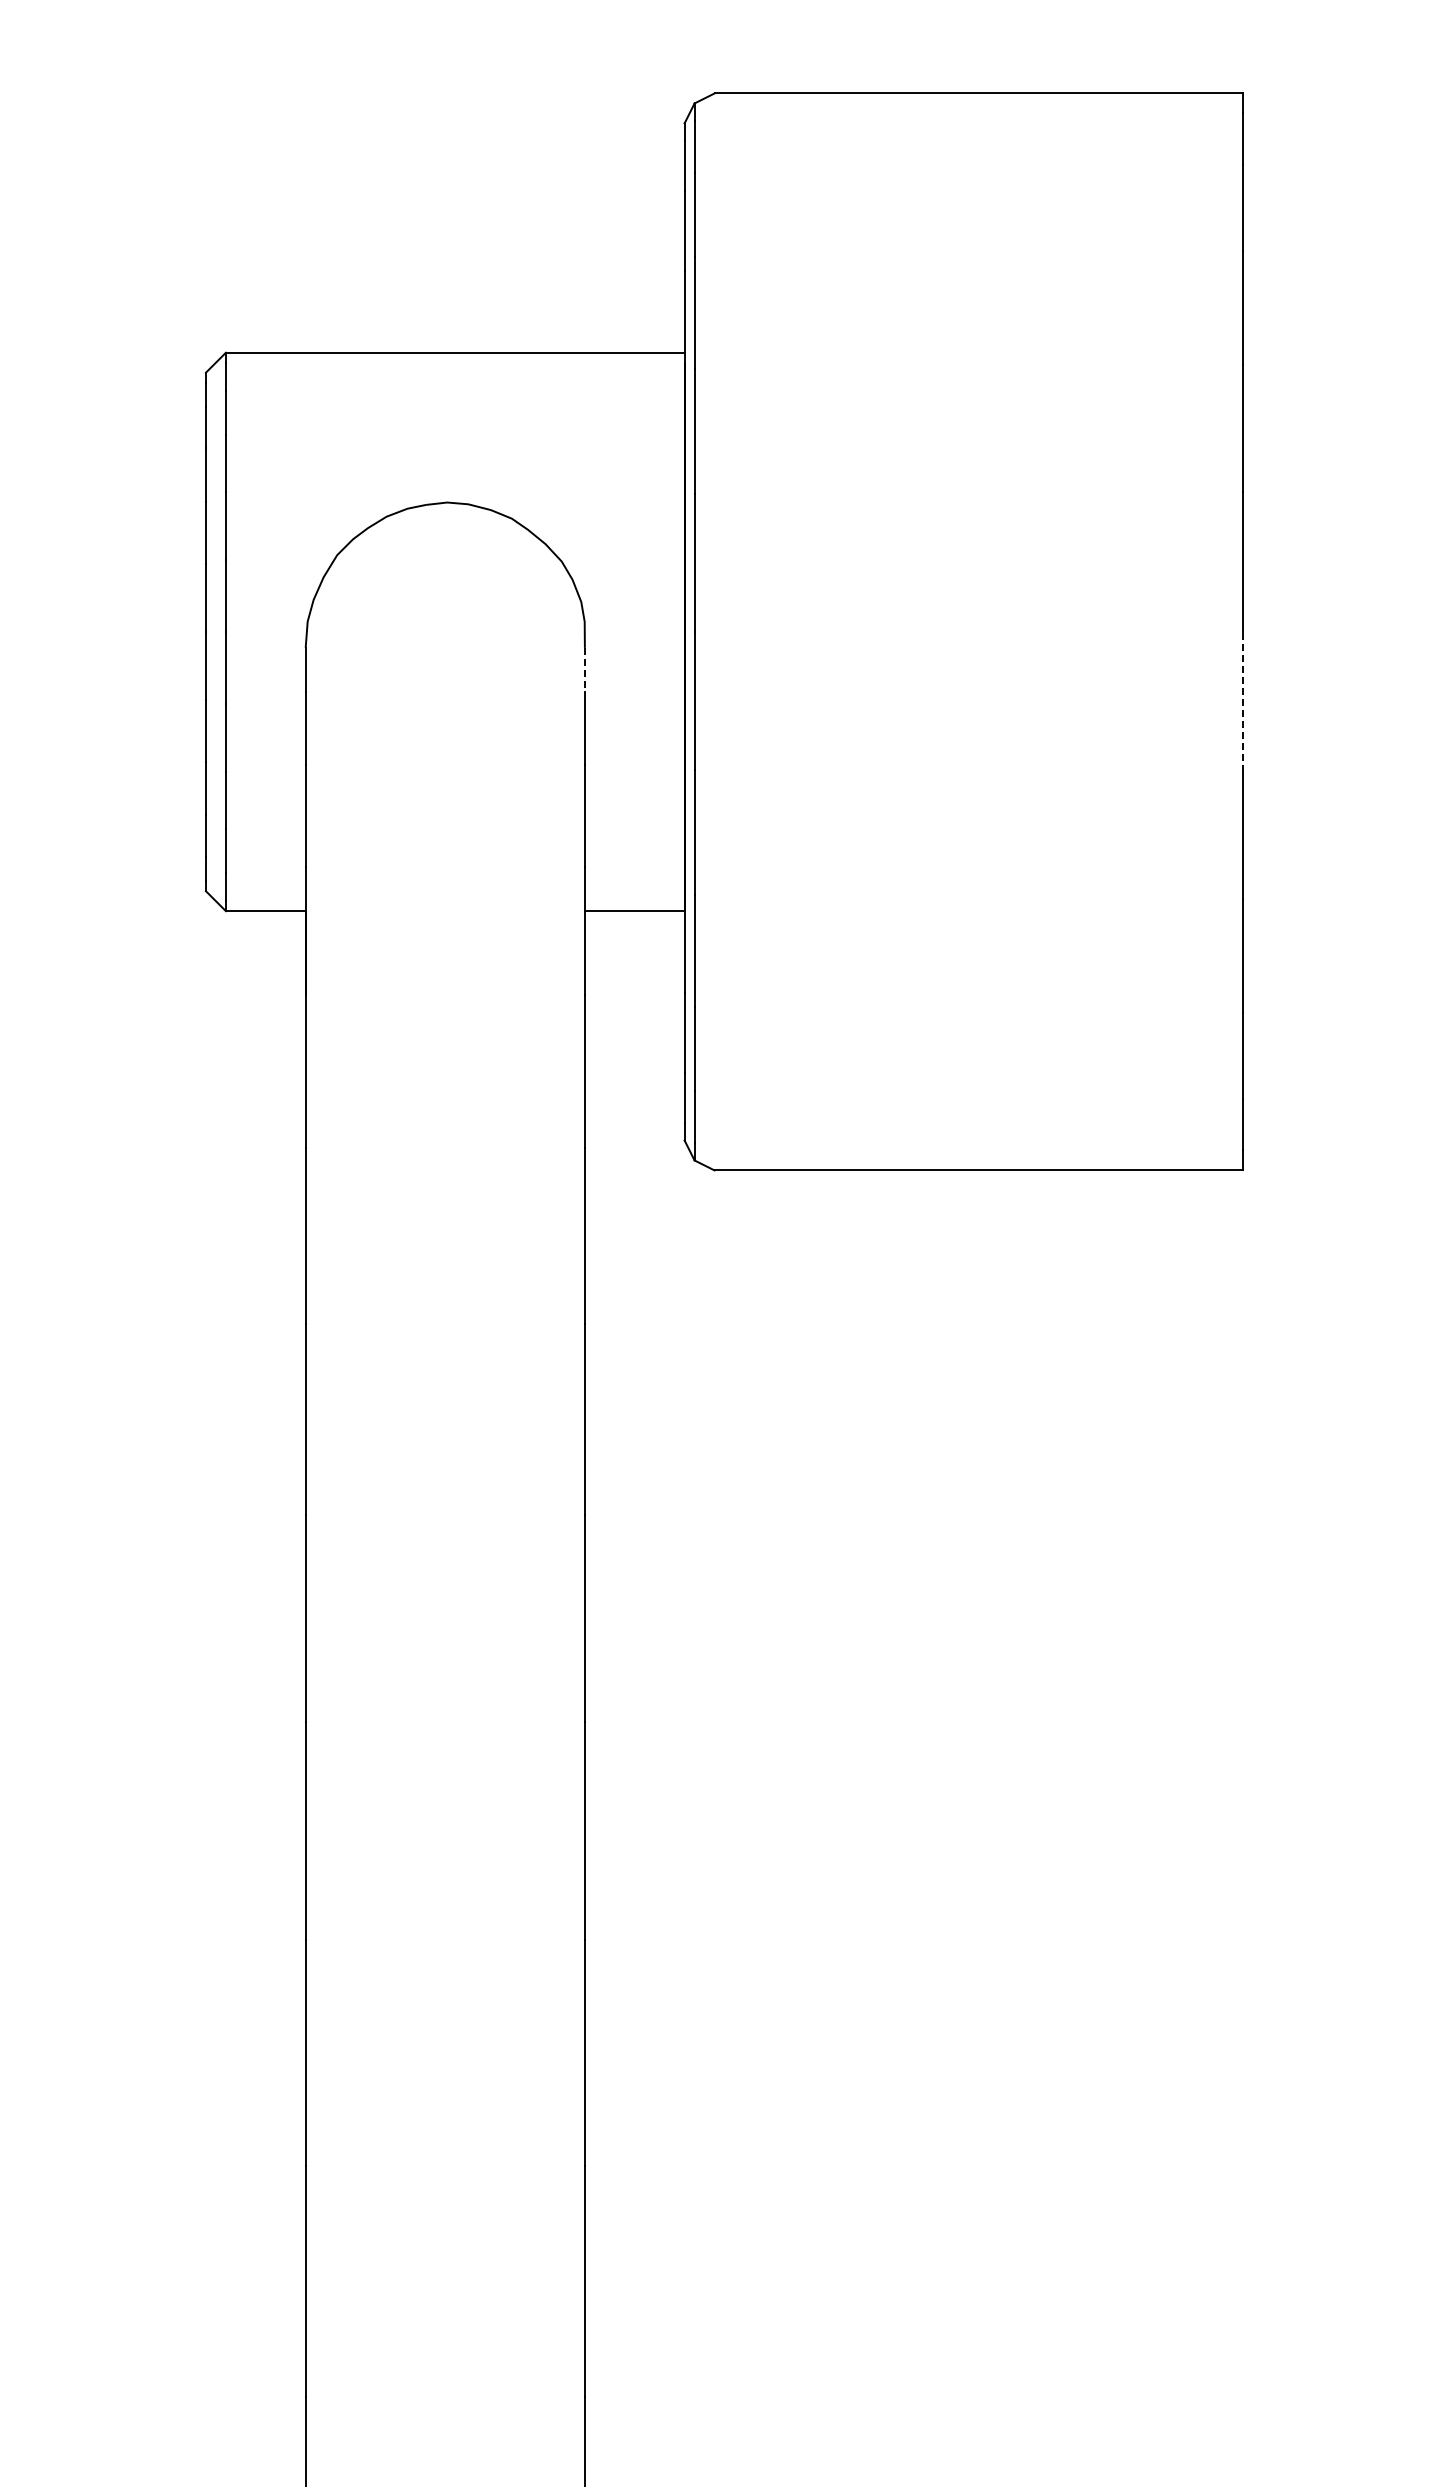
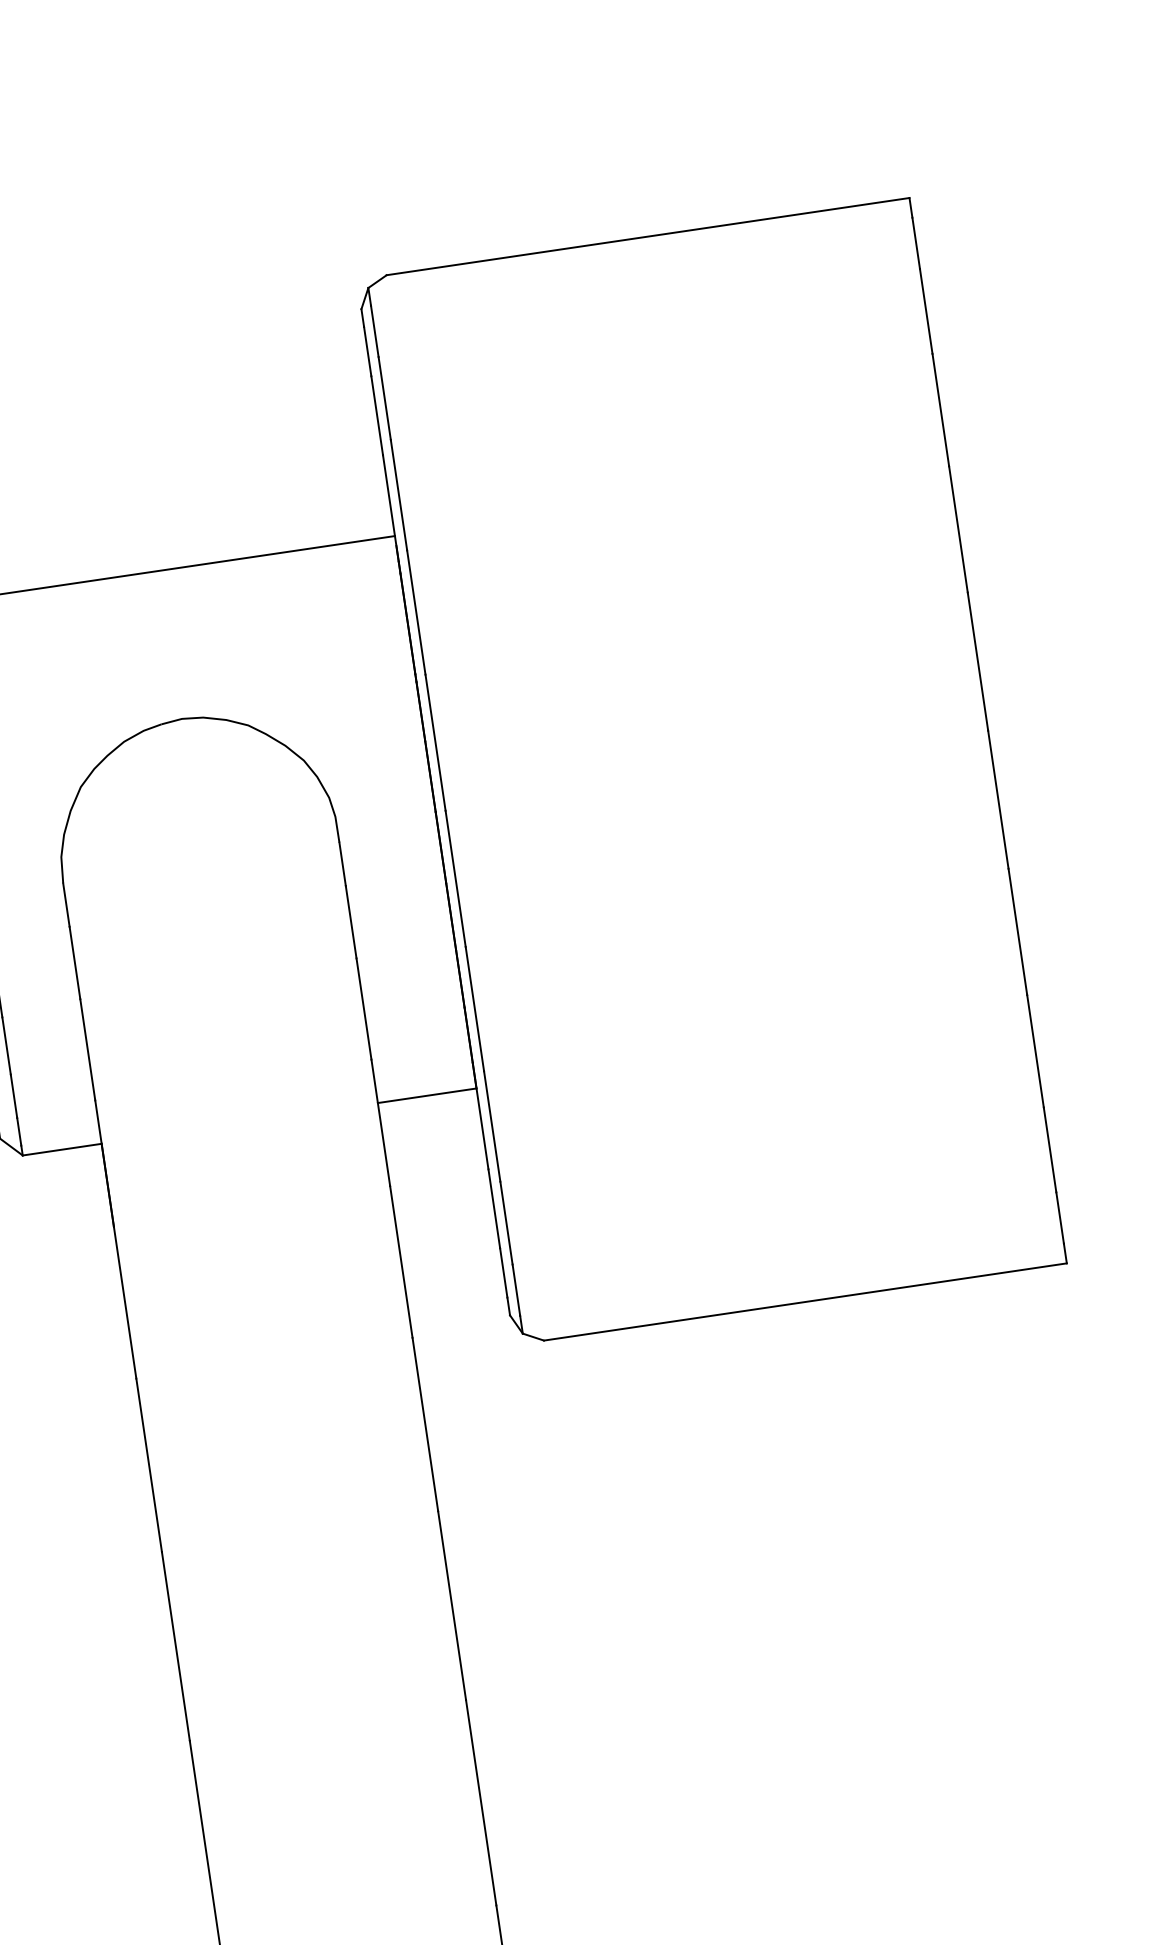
line: (584, 669) -> (342, 864), dashed -> solid
line: (1243, 701) -> (998, 799), dashed -> solid

